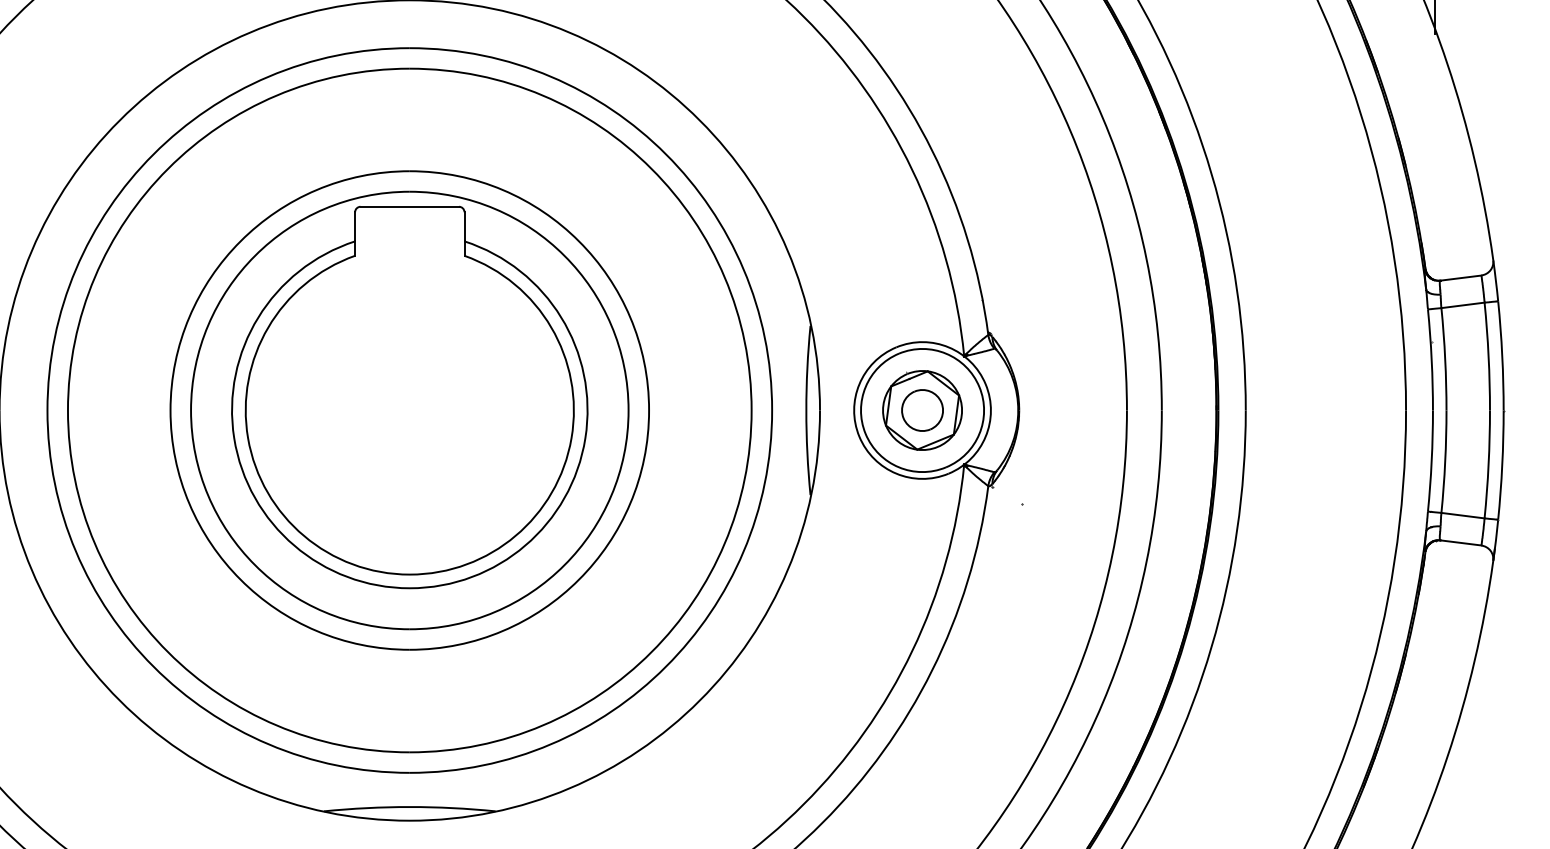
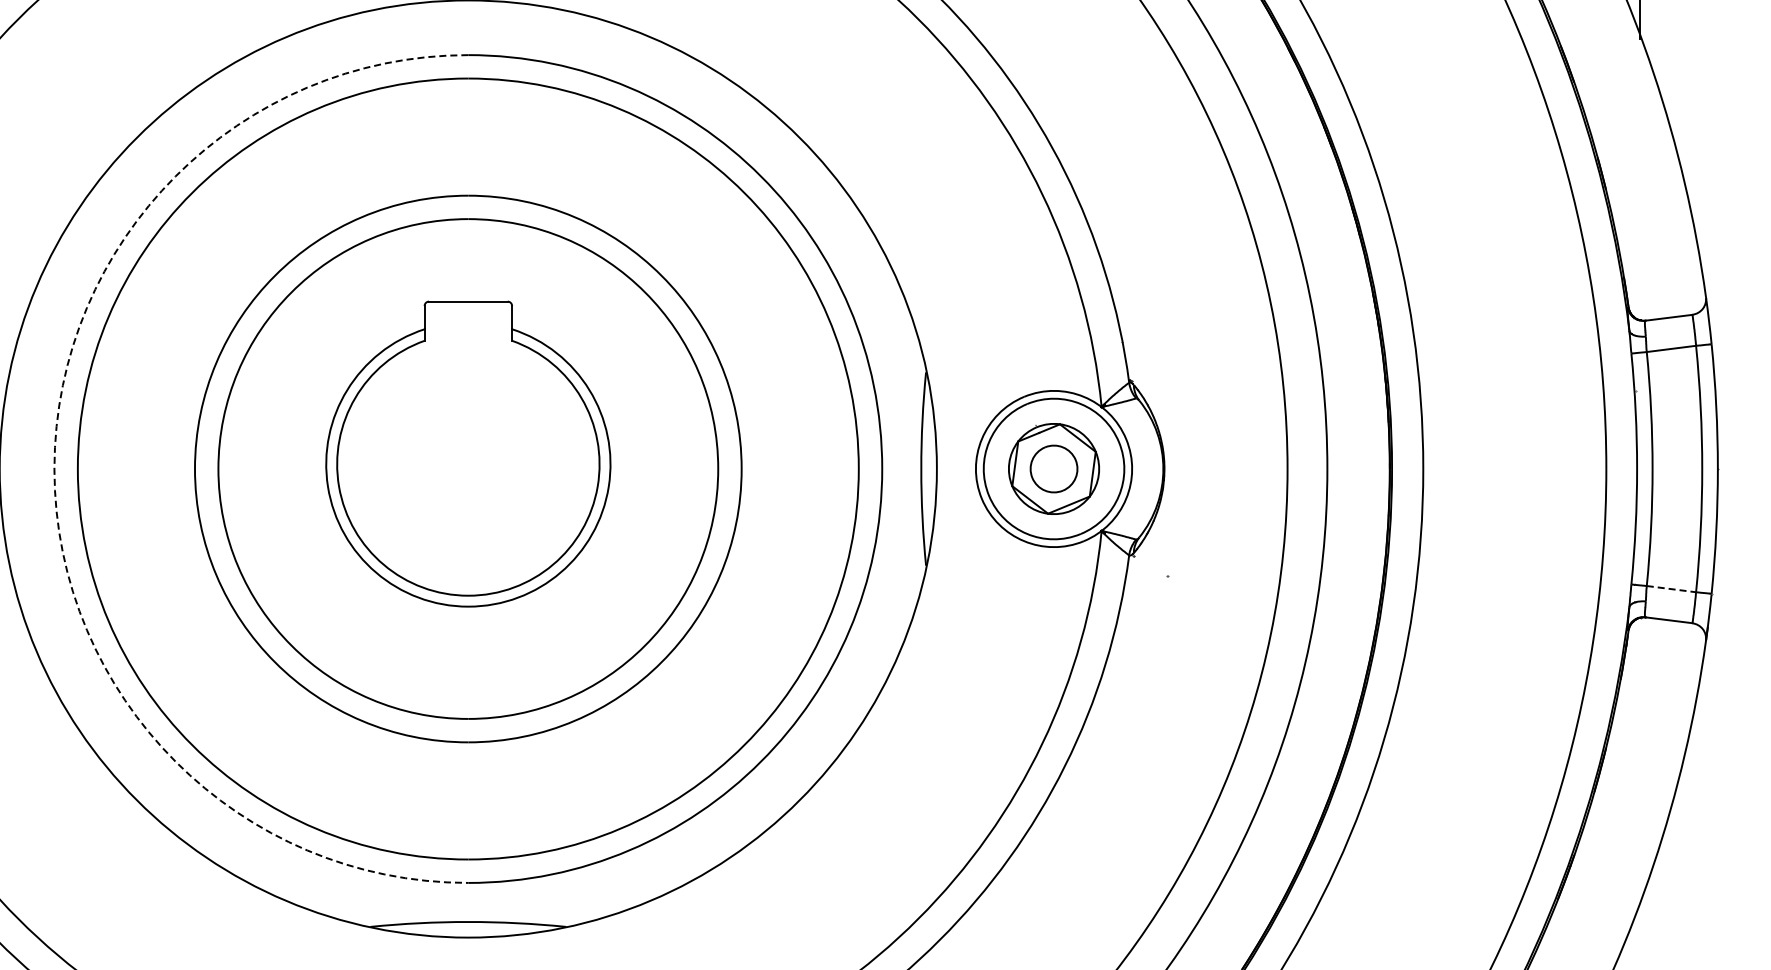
part: (409, 396) -> (468, 453), size x0.7
arc: (47, 410) -> (54, 469), solid -> dashed
line: (1463, 515) -> (1671, 589), solid -> dashed

